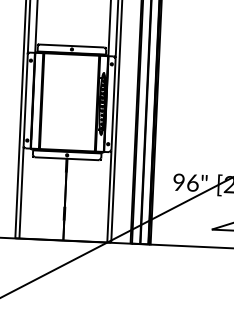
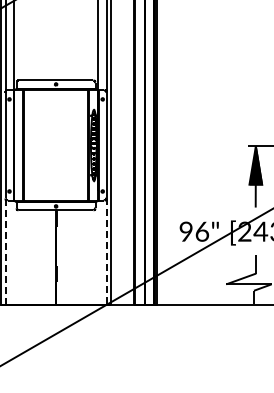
line: (21, 192) -> (5, 251), solid -> dashed
line: (109, 197) -> (106, 252), solid -> dashed

